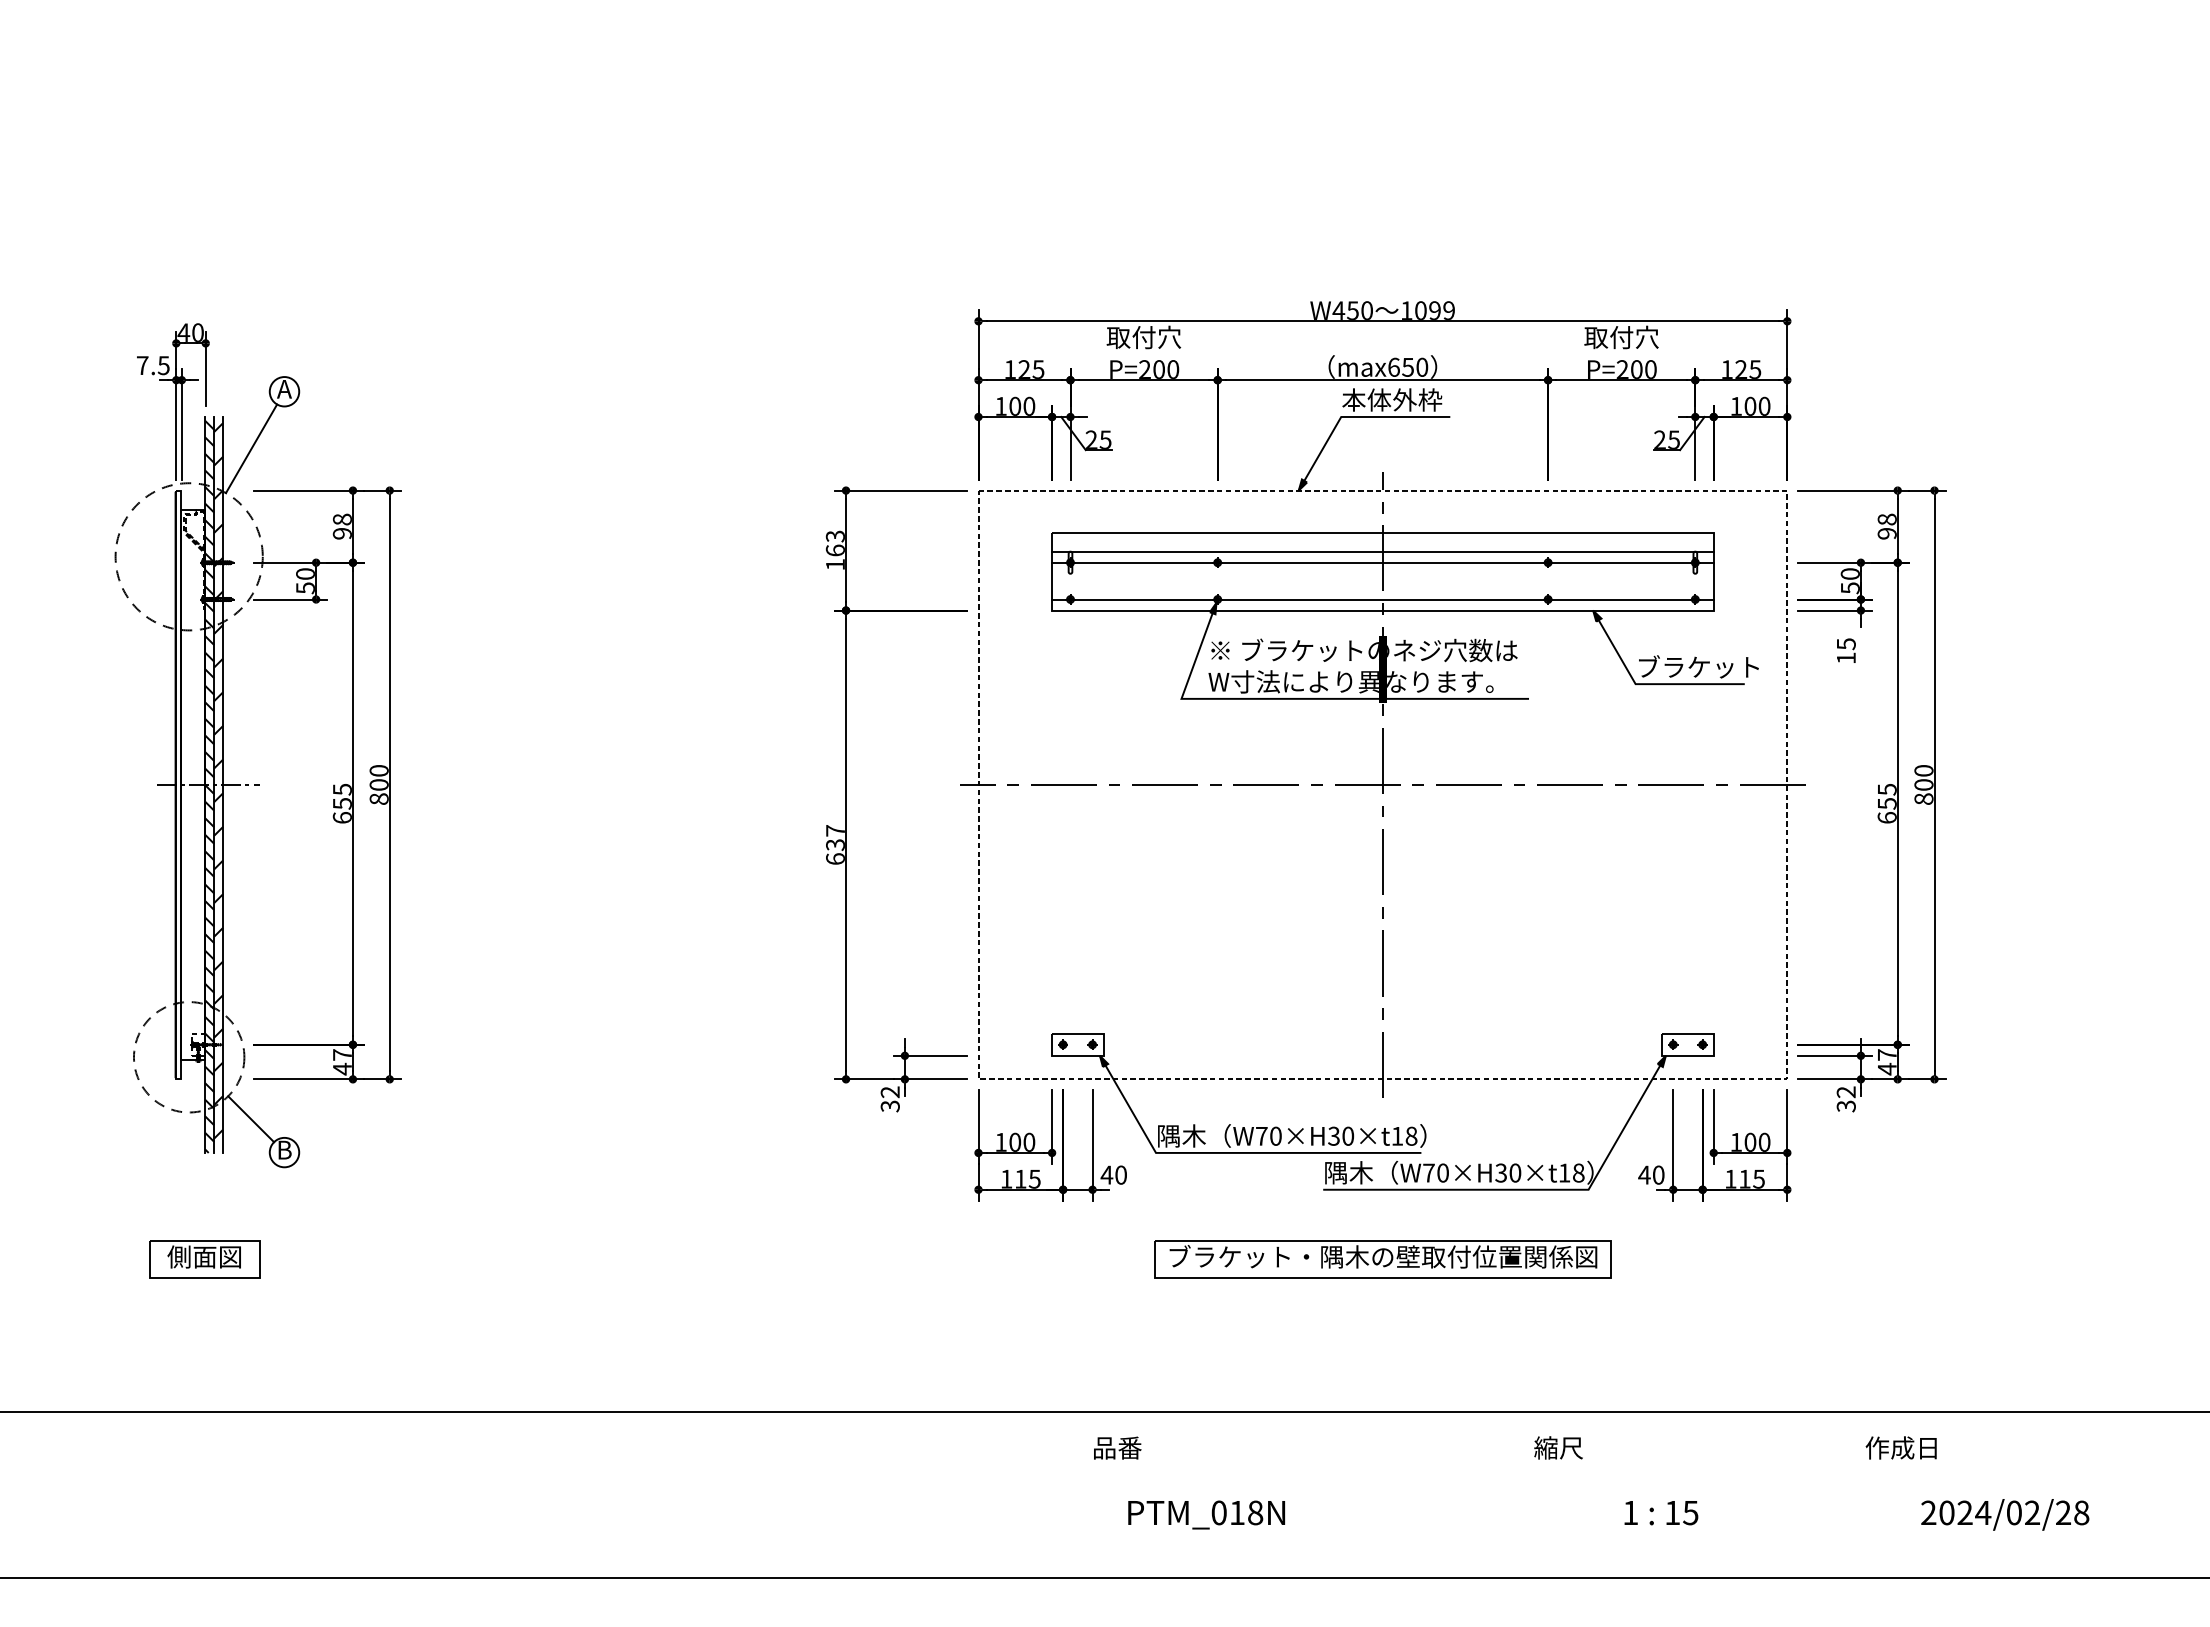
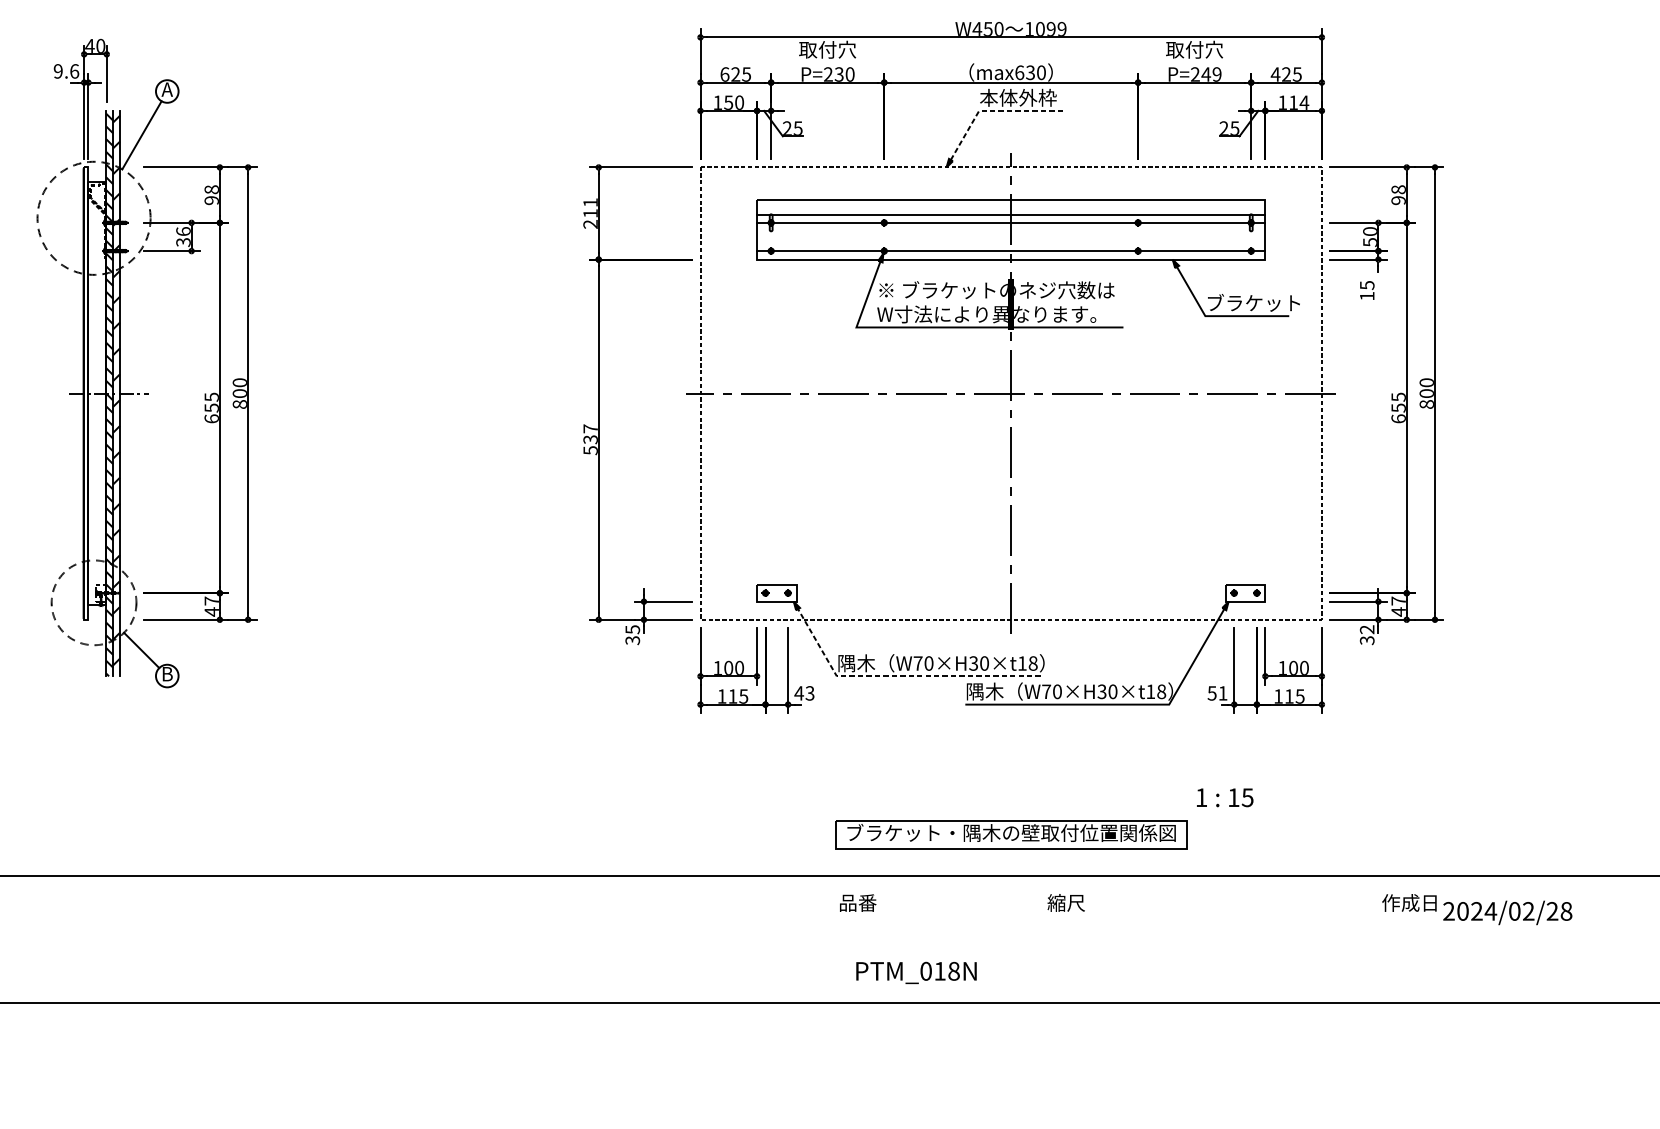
text: (152, 365) -> (65, 71), 7.5 -> 9.6
text: (1408, 366) -> (1030, 72), max650 -> max630
text: (1010, 369) -> (725, 74), 125 -> 625
text: (1158, 369) -> (838, 74), P=200 -> P=230
text: (1643, 369) -> (1211, 74), P=200 -> P=249
text: (1726, 369) -> (1275, 74), 125 -> 425
text: (1015, 405) -> (728, 102), 100 -> 150
text: (1757, 405) -> (1299, 102), 100 -> 114
line: (1353, 417) -> (988, 111), solid -> dashed
text: (834, 550) -> (589, 213), 163 -> 211
text: (305, 580) -> (183, 236), 50 -> 36
text: (835, 859) -> (590, 450), 637 -> 537
text: (889, 1092) -> (632, 629), 32 -> 35
line: (1231, 1152) -> (894, 675), solid -> dashed
text: (1120, 1174) -> (809, 692), 40 -> 43
text: (1651, 1174) -> (1217, 692), 40 -> 51
part: (204, 1259) -> (105, 758), removed
part: (1382, 1259) -> (1010, 835), moved
text: (1117, 1447) -> (857, 902), moved
text: (1558, 1447) -> (1066, 902), moved
text: (1661, 1513) -> (1225, 798), moved
text: (1206, 1514) -> (916, 972), moved
text: (2005, 1514) -> (1507, 912), moved

